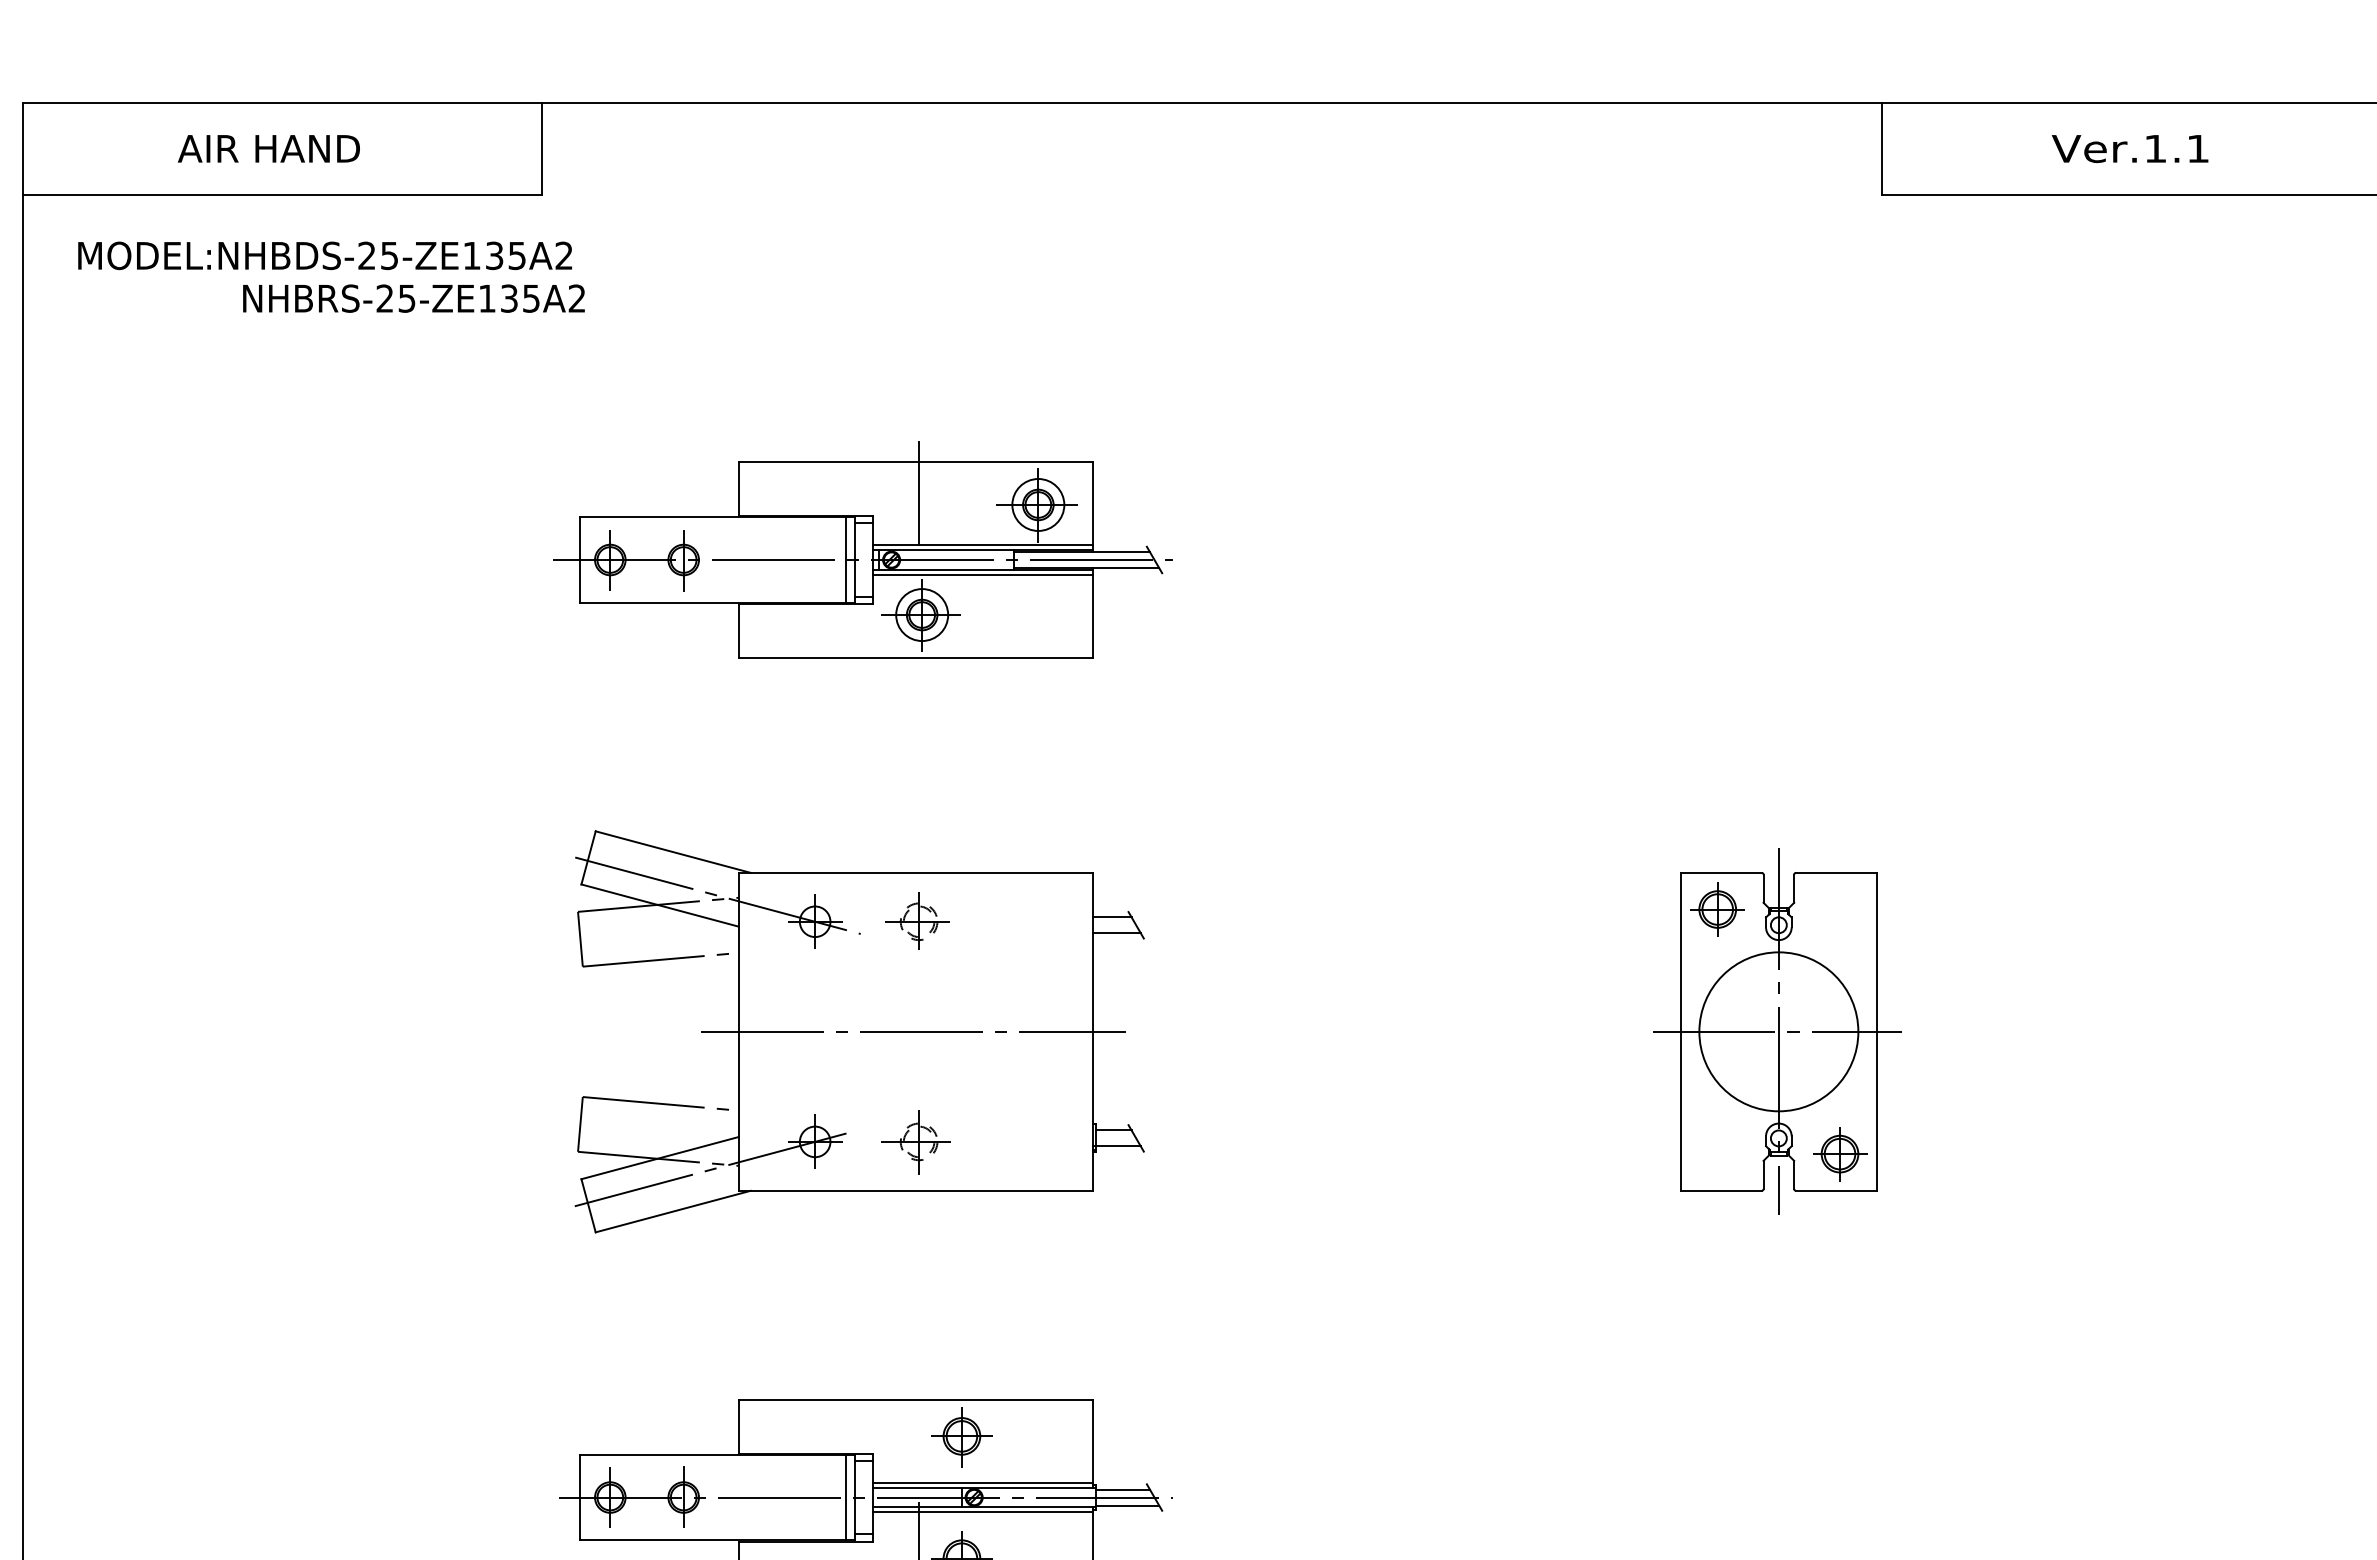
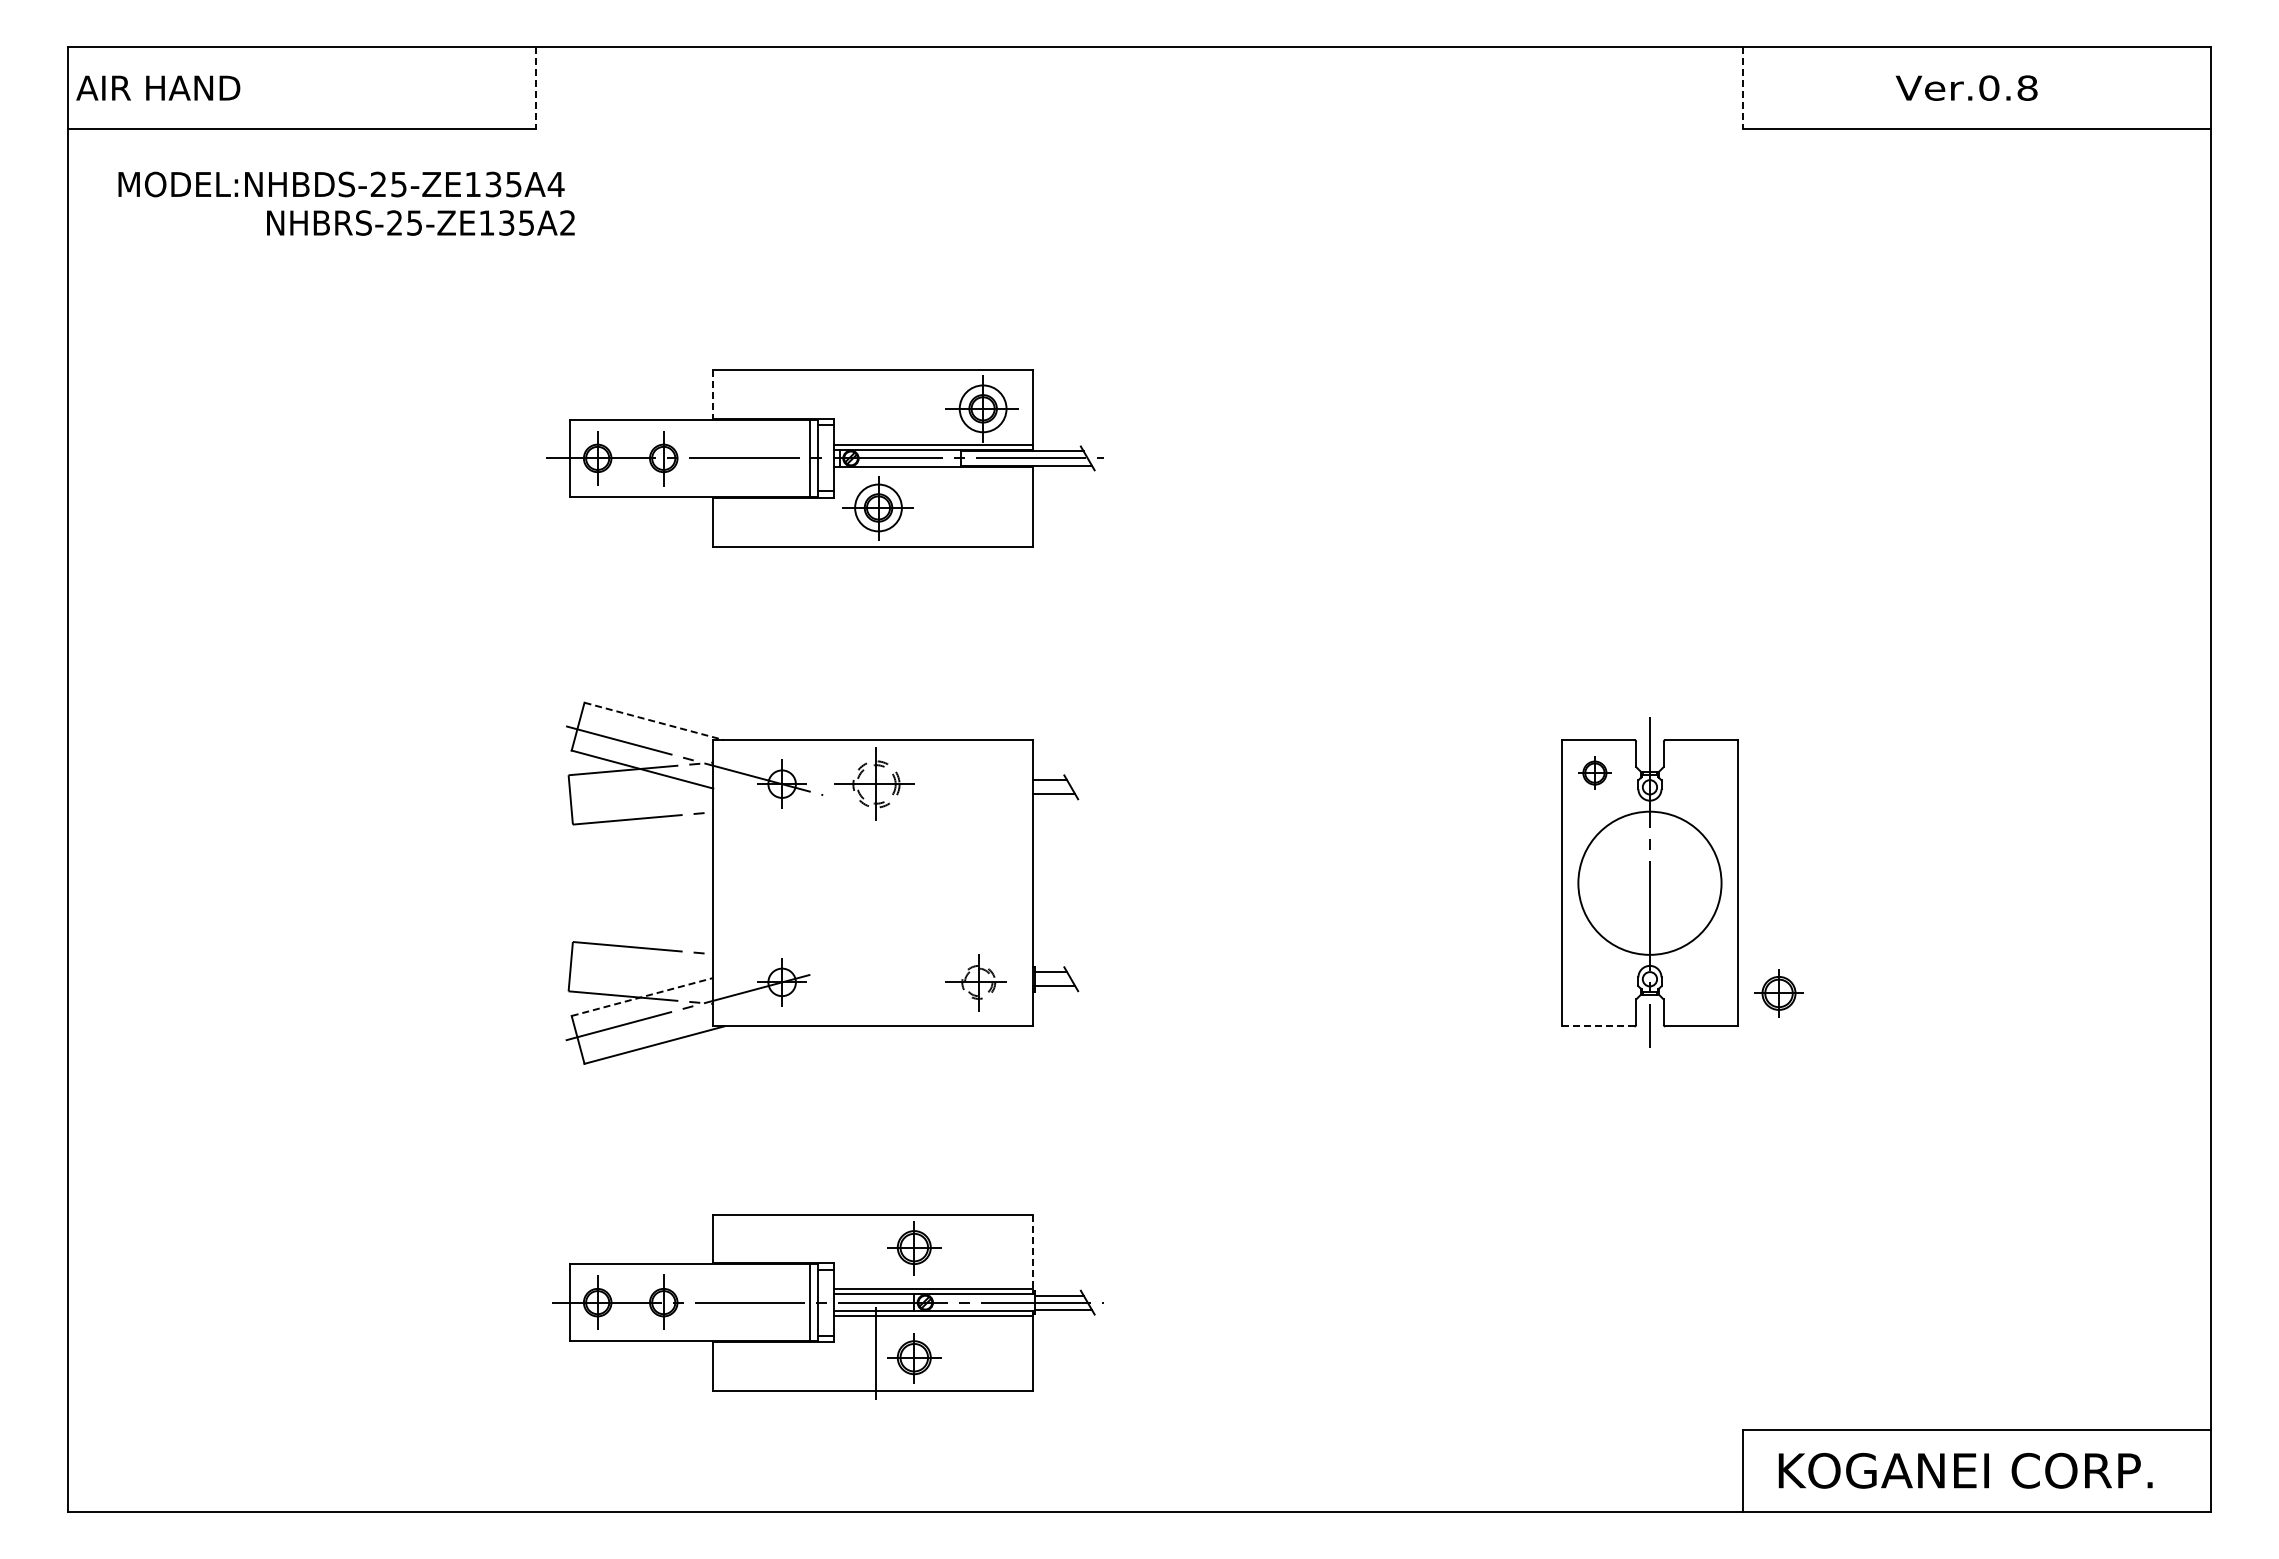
text: (269, 148) -> (158, 87), moved
text: (2177, 148) -> (2008, 87), Ver.1.1 -> Ver.0.8
line: (542, 149) -> (536, 88), solid -> dashed
line: (1881, 149) -> (1742, 88), solid -> dashed
text: (563, 254) -> (555, 183), MODEL:NHBDS-25-ZE135A2 -> MODEL:NHBDS-25-ZE135A4
line: (738, 490) -> (713, 395), solid -> dashed
line: (918, 493) -> (875, 398), removed
line: (983, 574) -> (933, 471), removed
line: (673, 852) -> (654, 721), solid -> dashed
part: (1717, 908) -> (1594, 772), size x0.7
part: (916, 921) -> (873, 783), size x1.4
line: (913, 1032) -> (870, 883), removed
line: (1777, 1032) -> (1648, 883), removed
part: (915, 1142) -> (975, 982), moved
part: (1839, 1154) -> (1778, 993), moved
line: (661, 1157) -> (643, 996), solid -> dashed
line: (1721, 1190) -> (1598, 1026), solid -> dashed
line: (1093, 1444) -> (1032, 1254), solid -> dashed

